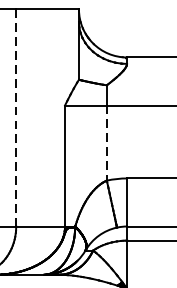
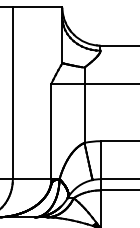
line: (15, 118) -> (12, 93), dashed -> solid
line: (106, 143) -> (84, 113), dashed -> solid

